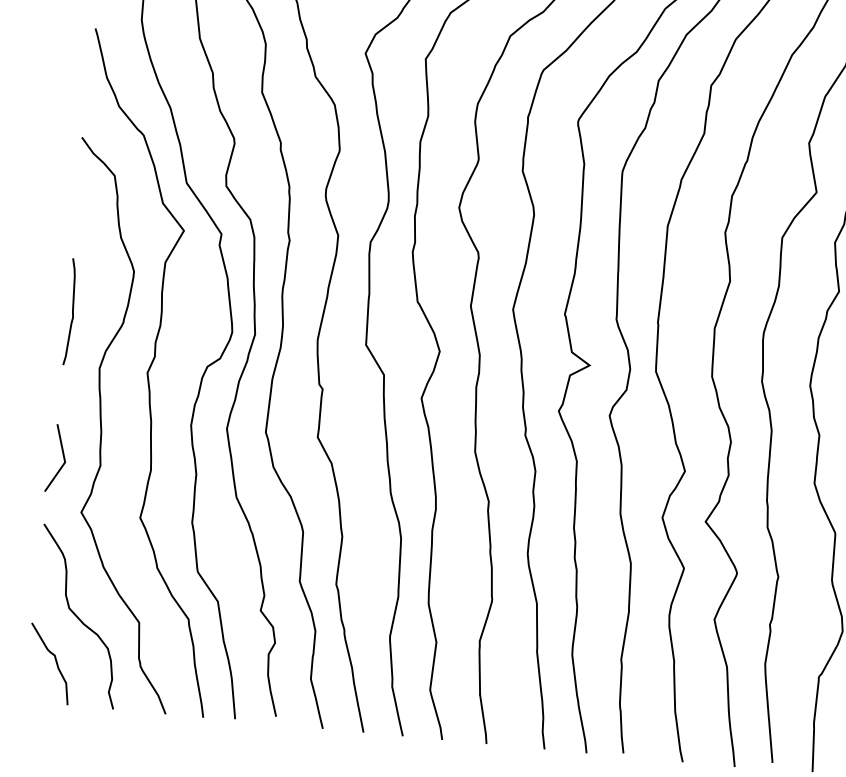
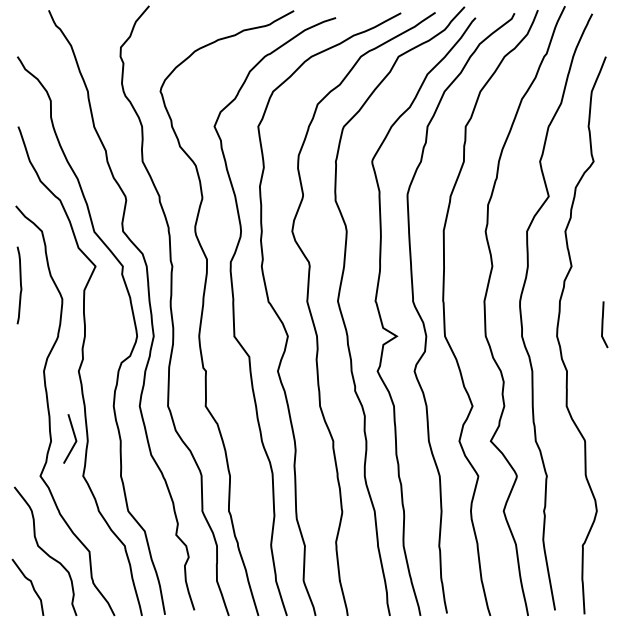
curve: (72, 312) -> (20, 285), moved
curve: (62, 458) -> (74, 438), moved

